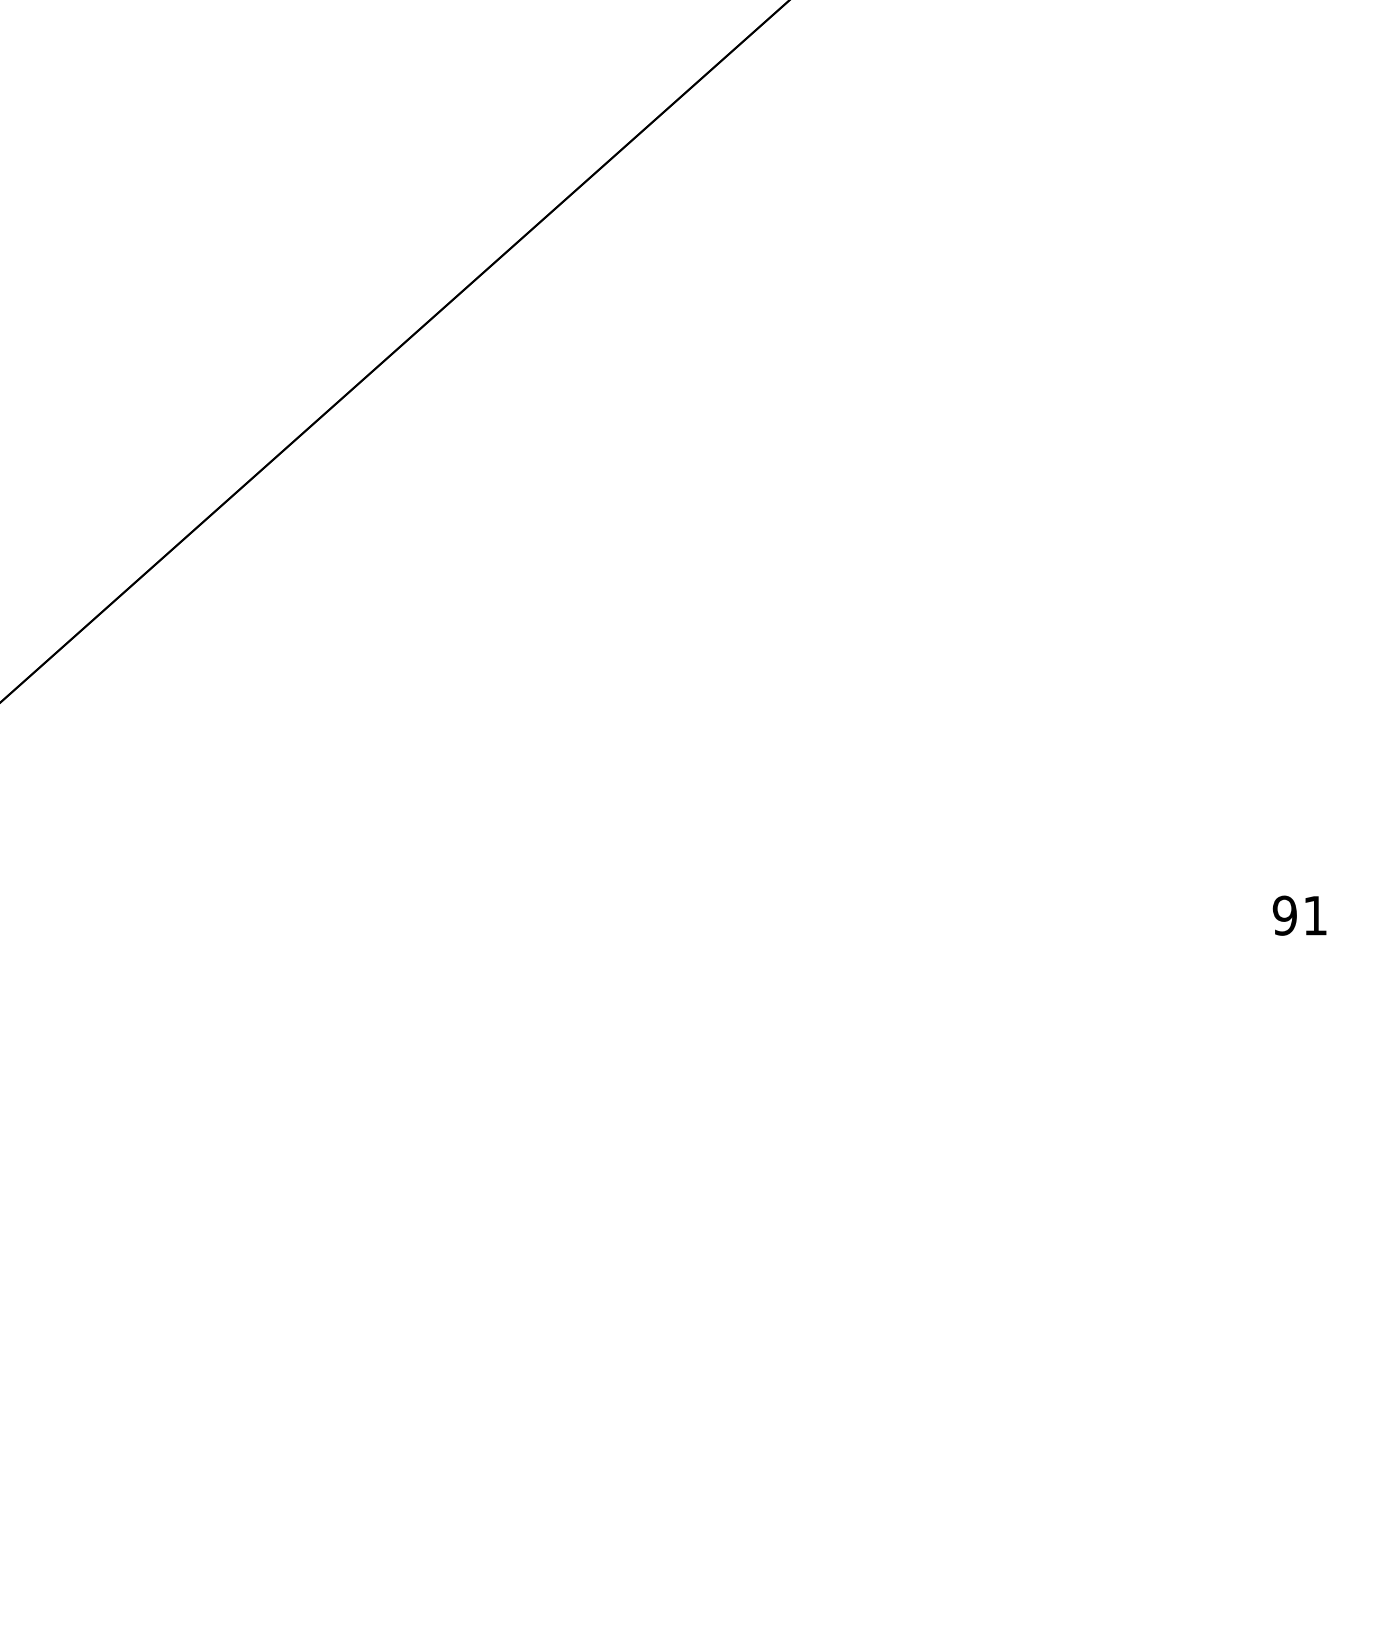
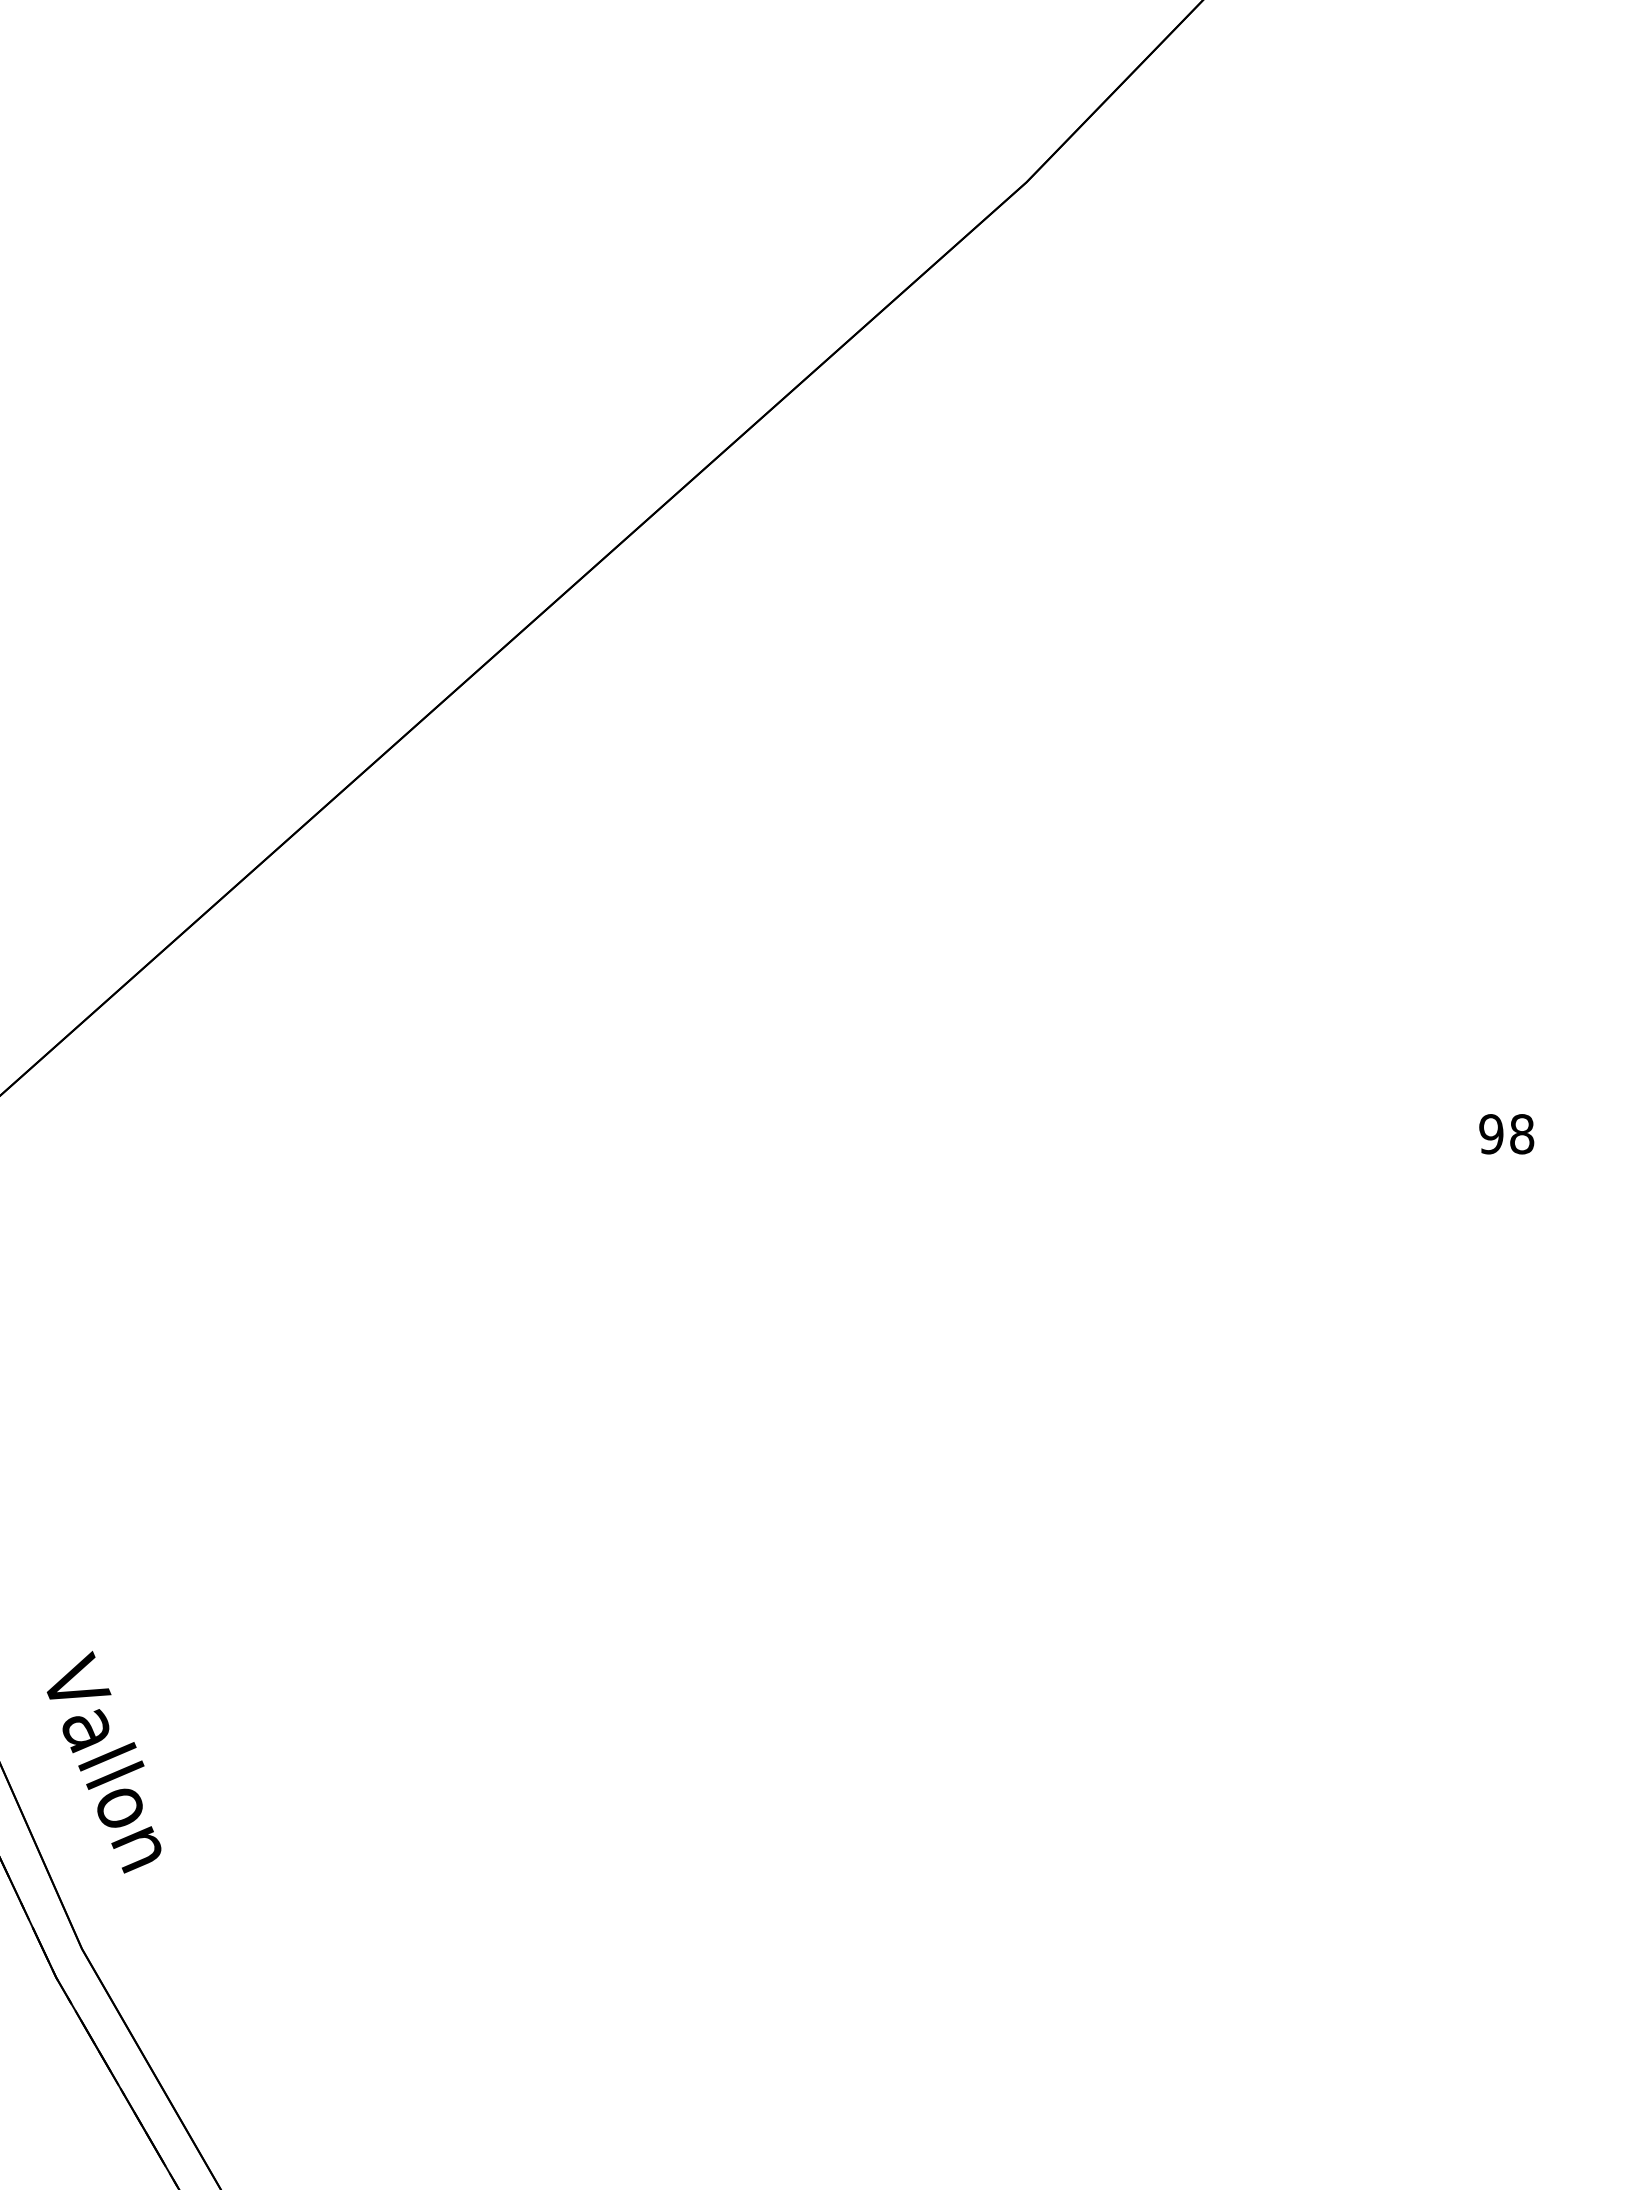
text: (1315, 915) -> (1522, 1134), 91 -> 98

